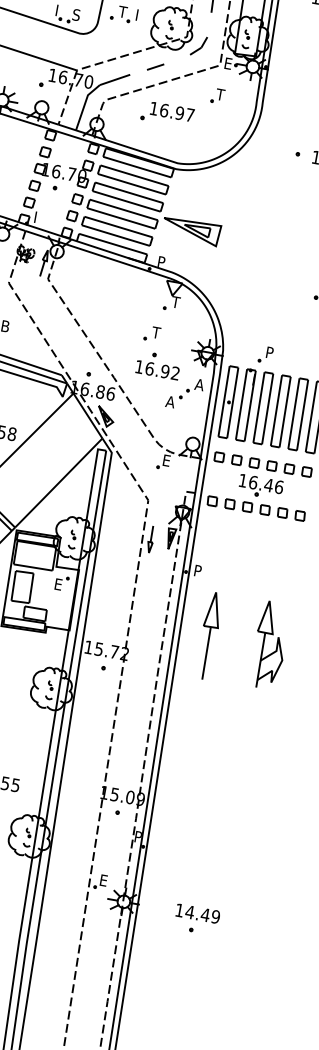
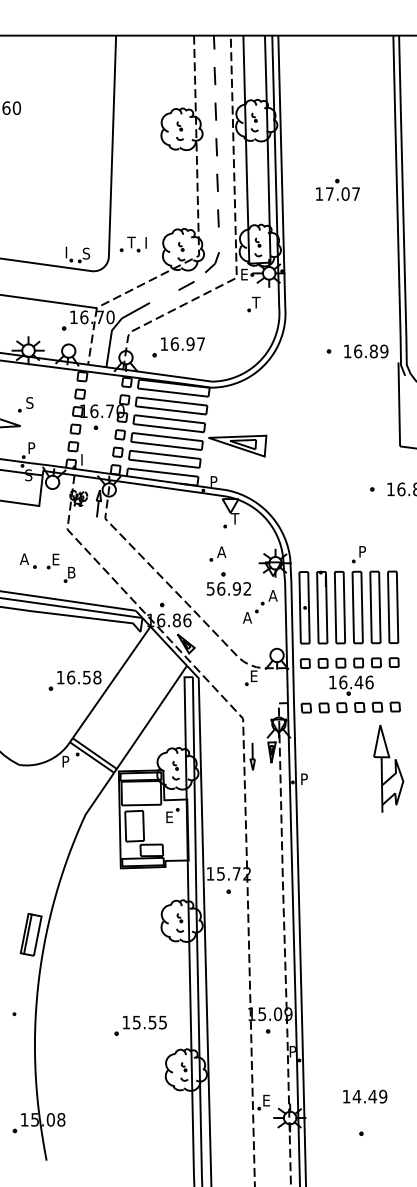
line: (155, 66) -> (186, 285), moved
part: (217, 96) -> (253, 304), moved
part: (167, 114) -> (178, 347), moved
text: (156, 332) -> (221, 551), T -> A
part: (265, 354) -> (358, 554), moved
text: (139, 366) -> (210, 588), 16.92 -> 56.92
part: (209, 636) -> (327, 841), removed
part: (270, 645) -> (388, 768), moved
text: (198, 913) -> (365, 1096), moved

